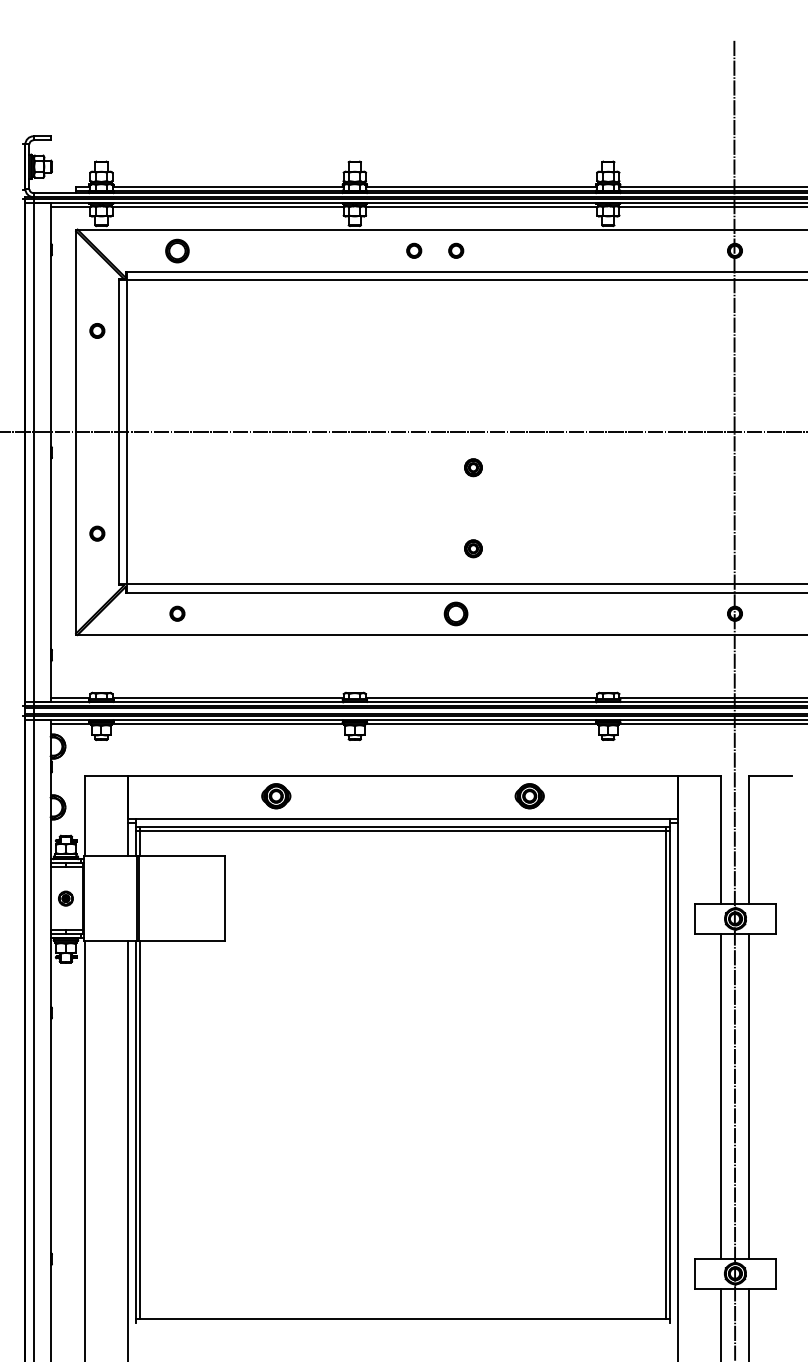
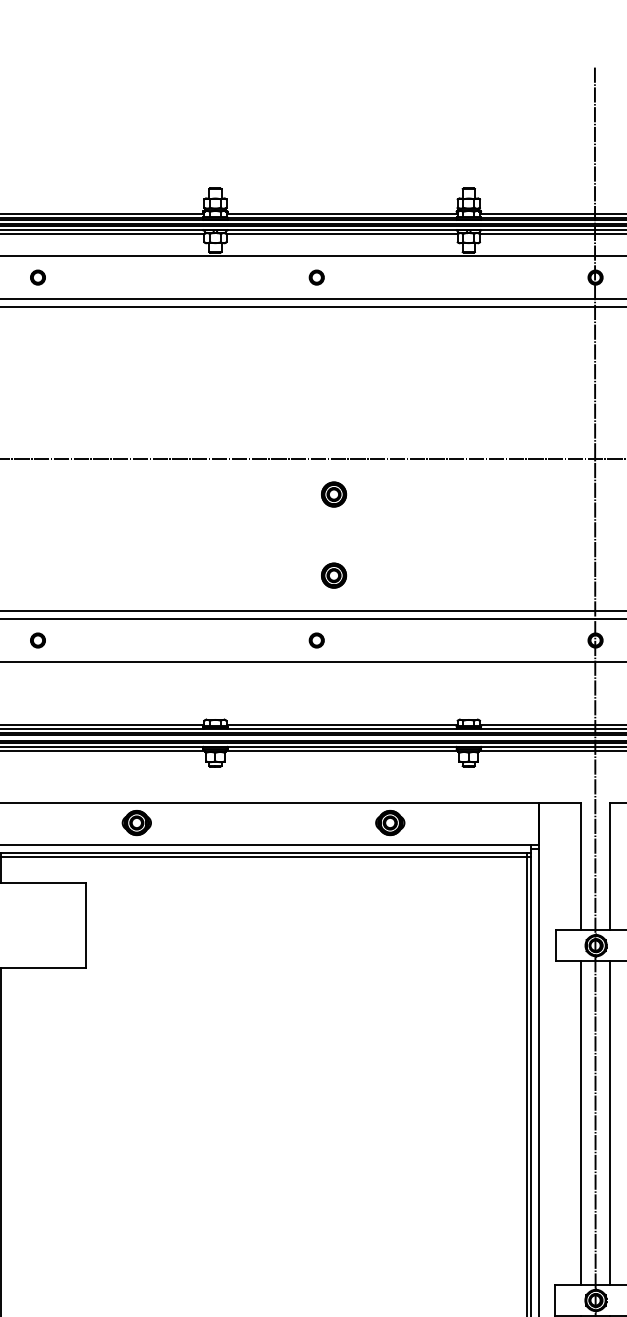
part: (177, 250) -> (38, 277), size x0.62
part: (414, 250) -> (275, 277), removed
part: (473, 467) -> (334, 494), size x1.43
part: (473, 548) -> (334, 575), size x1.43
part: (456, 613) -> (317, 640), size x0.62

